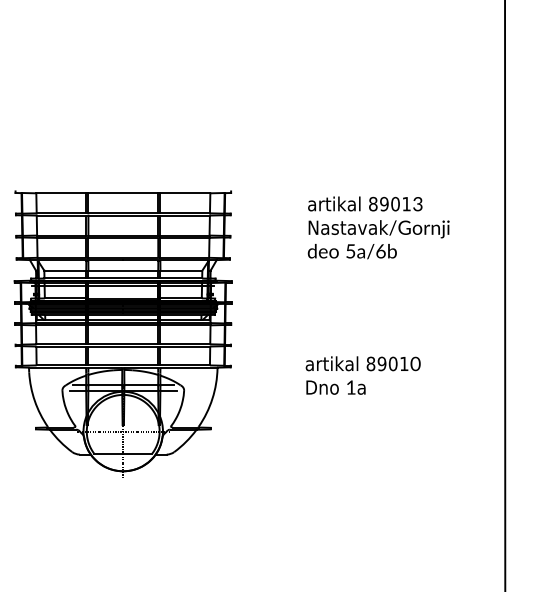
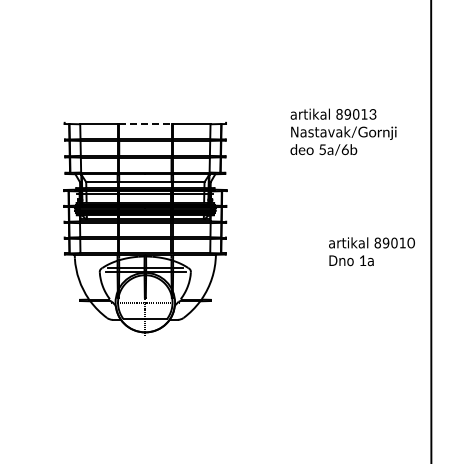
line: (123, 193) -> (145, 124), solid -> dashed
text: (378, 227) -> (343, 131), moved
text: (362, 375) -> (371, 251), moved

